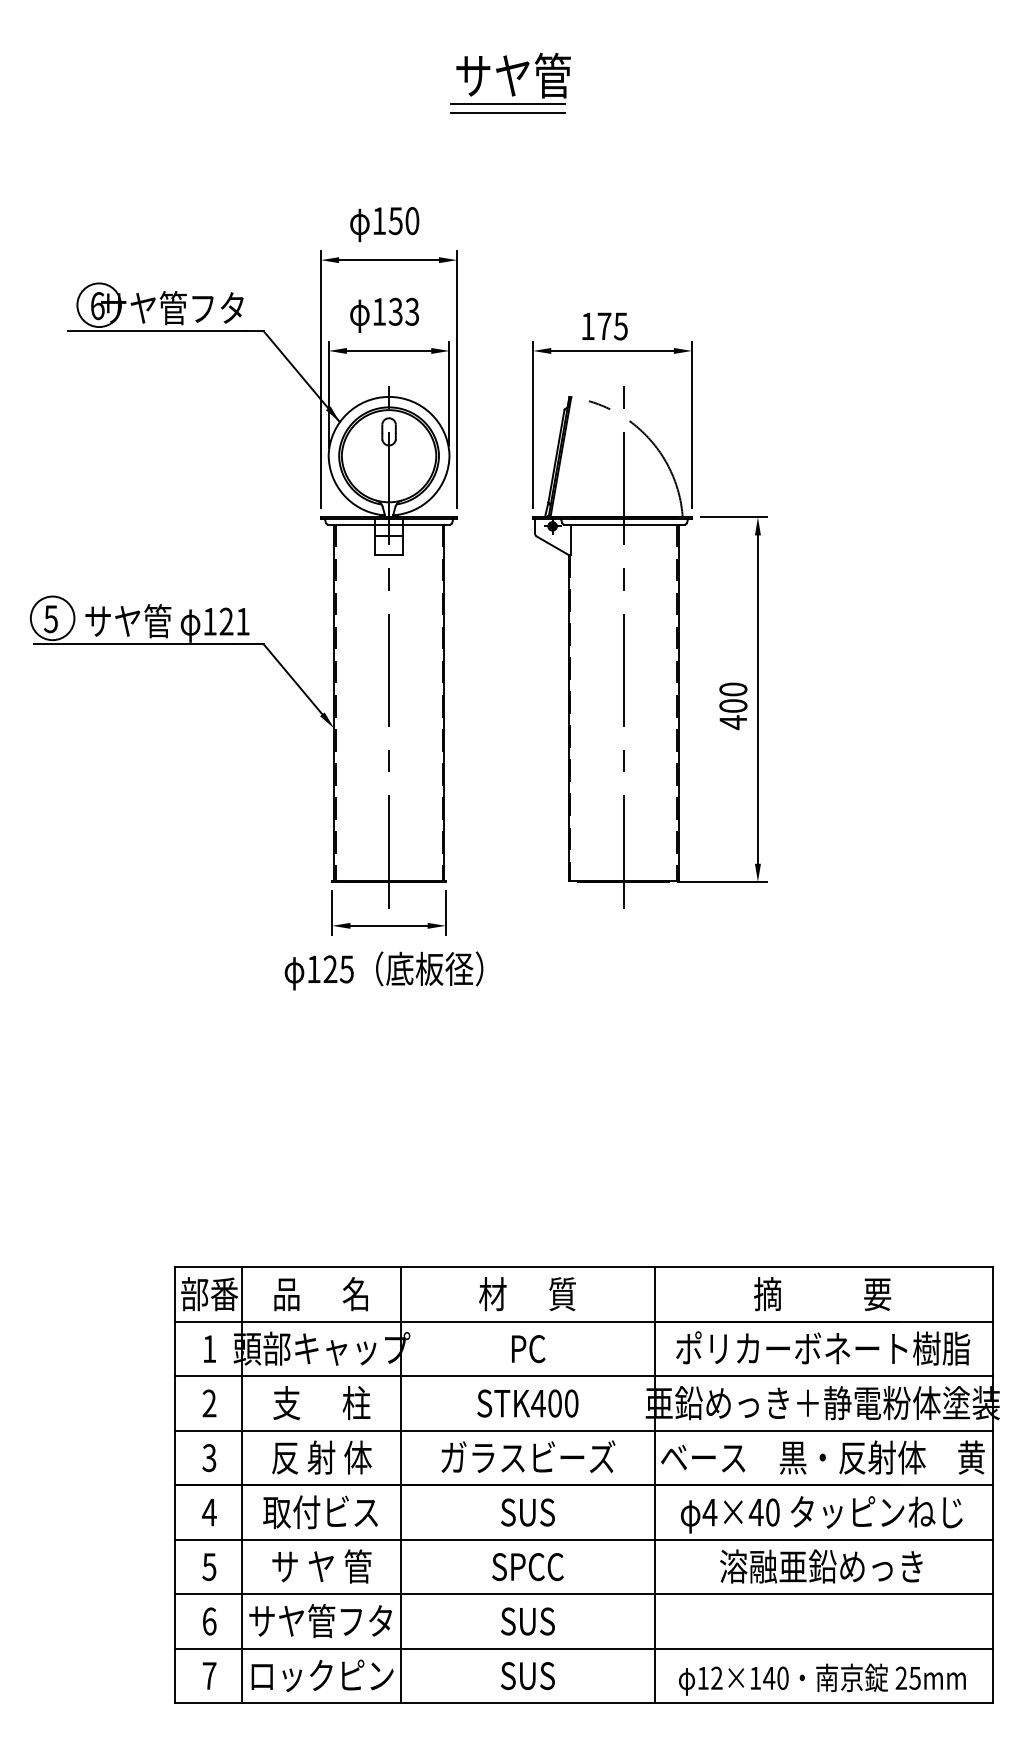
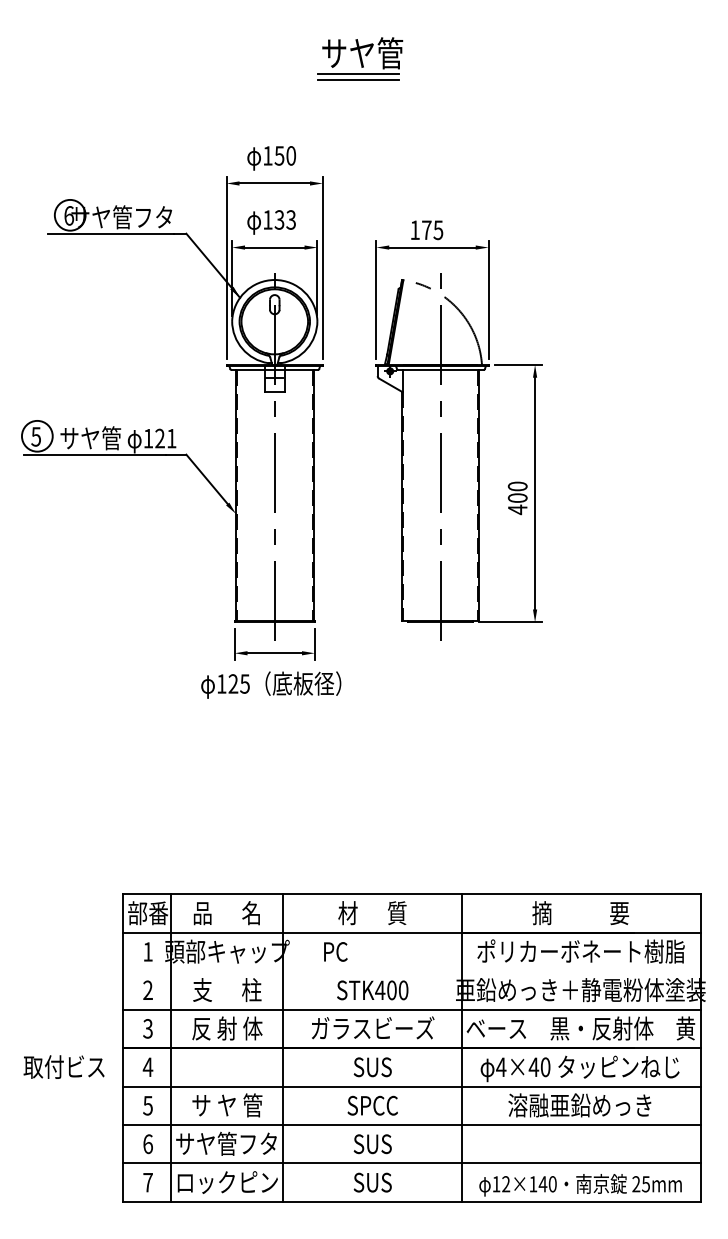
text: (528, 1349) -> (335, 952), moved
line: (583, 1376) -> (411, 971), removed
text: (320, 1512) -> (64, 1067), moved

